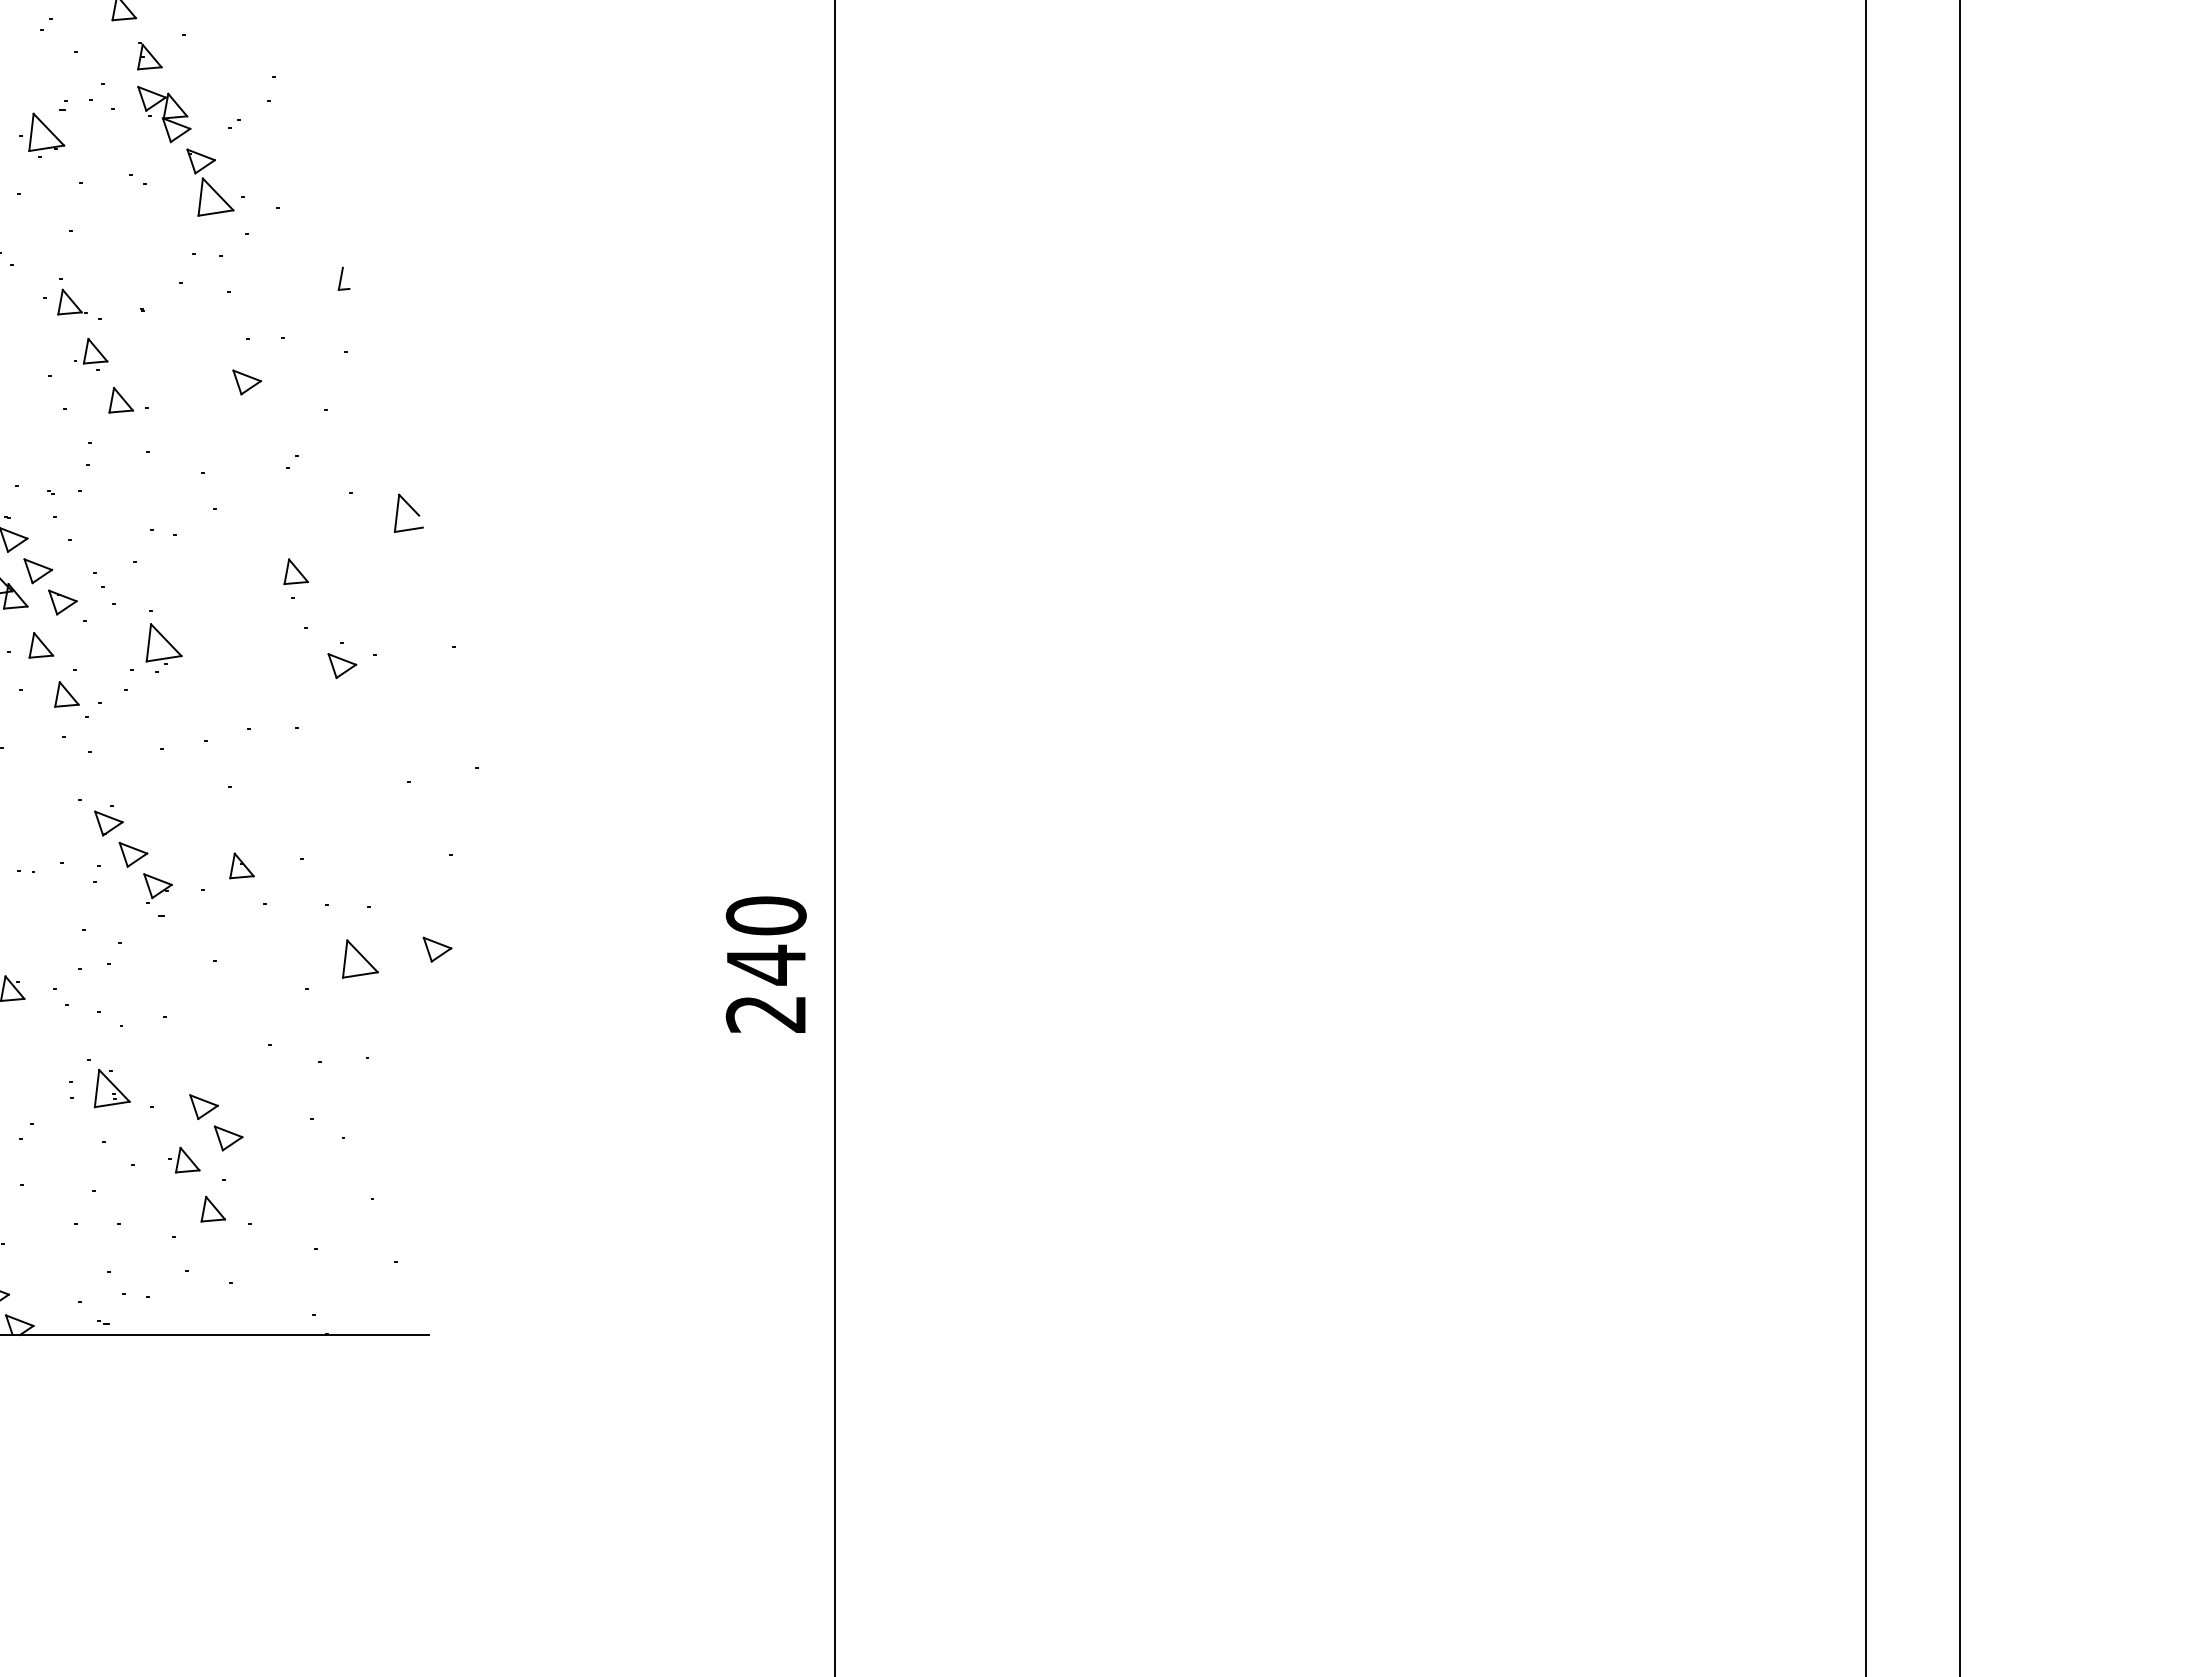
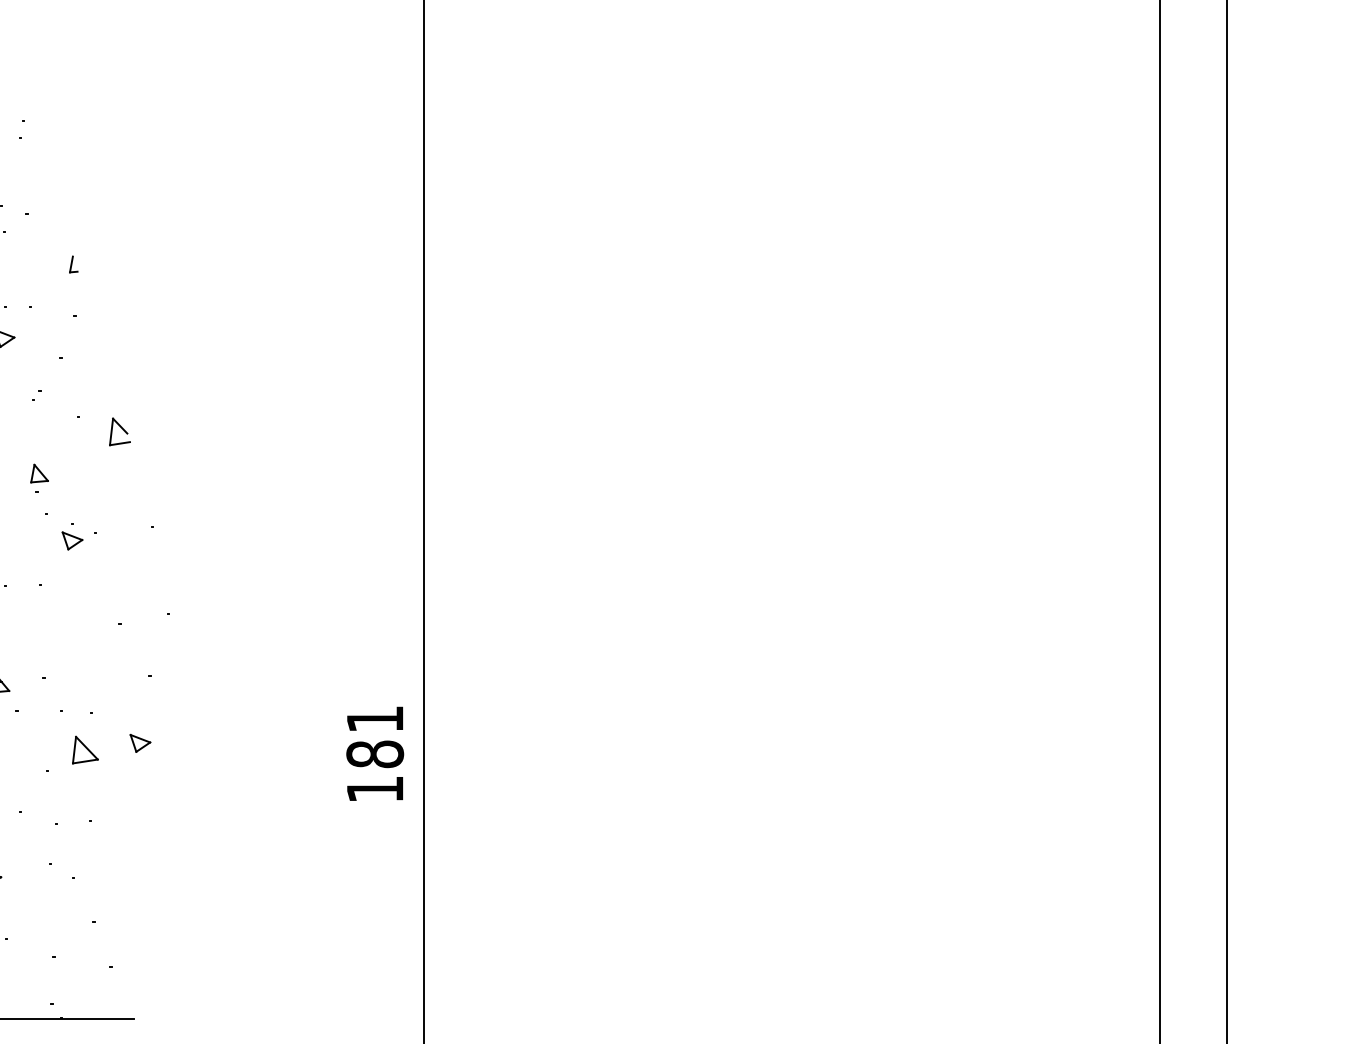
text: (765, 964) -> (374, 754), 240 -> 181

